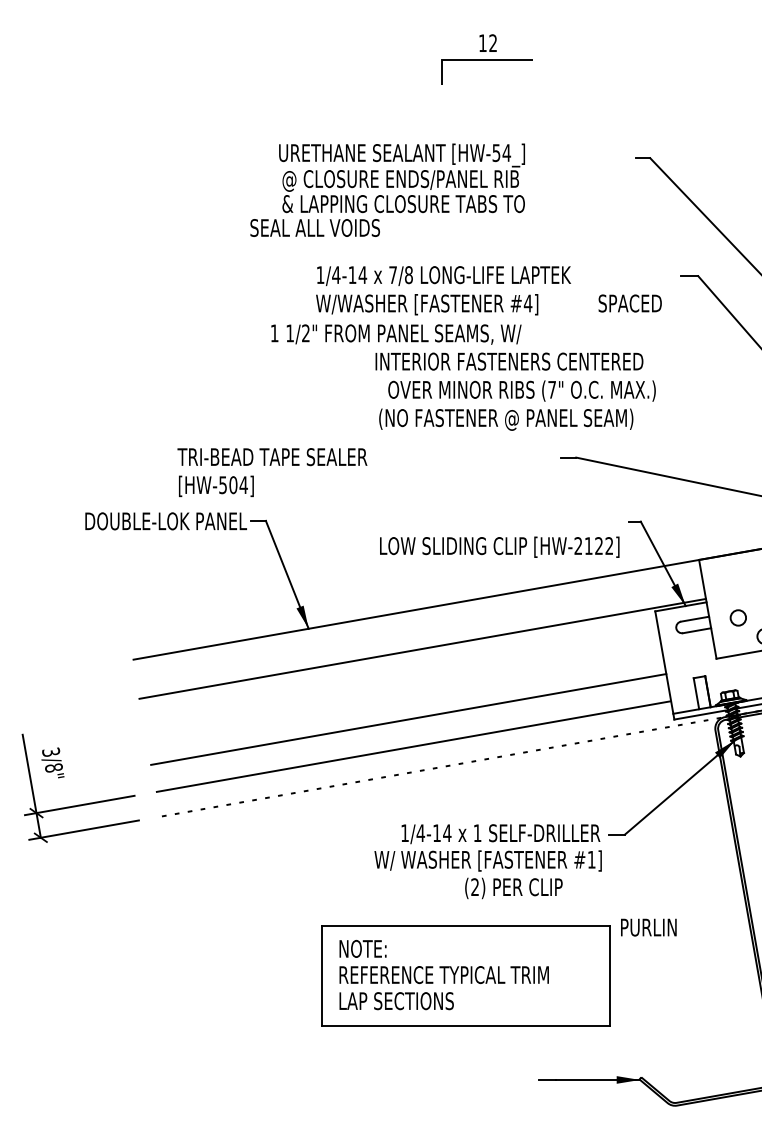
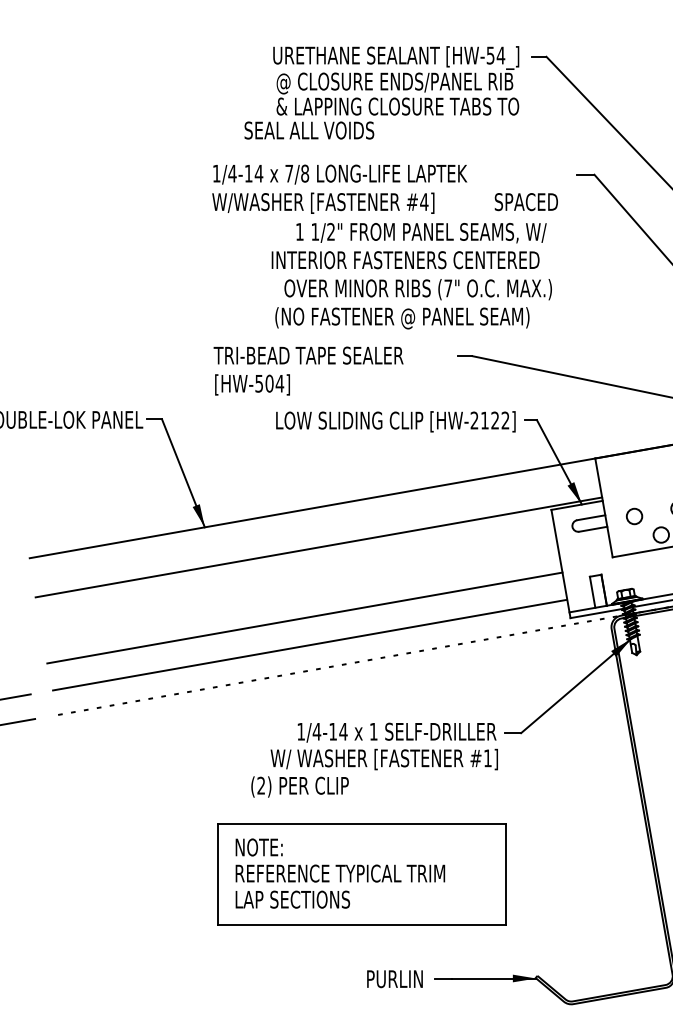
text: (387, 189) -> (381, 92), moved
text: (396, 334) -> (421, 233), moved
text: (272, 472) -> (308, 371), moved
text: (499, 546) -> (395, 421), moved
text: (513, 888) -> (299, 787), moved
text: (648, 927) -> (394, 979), moved

